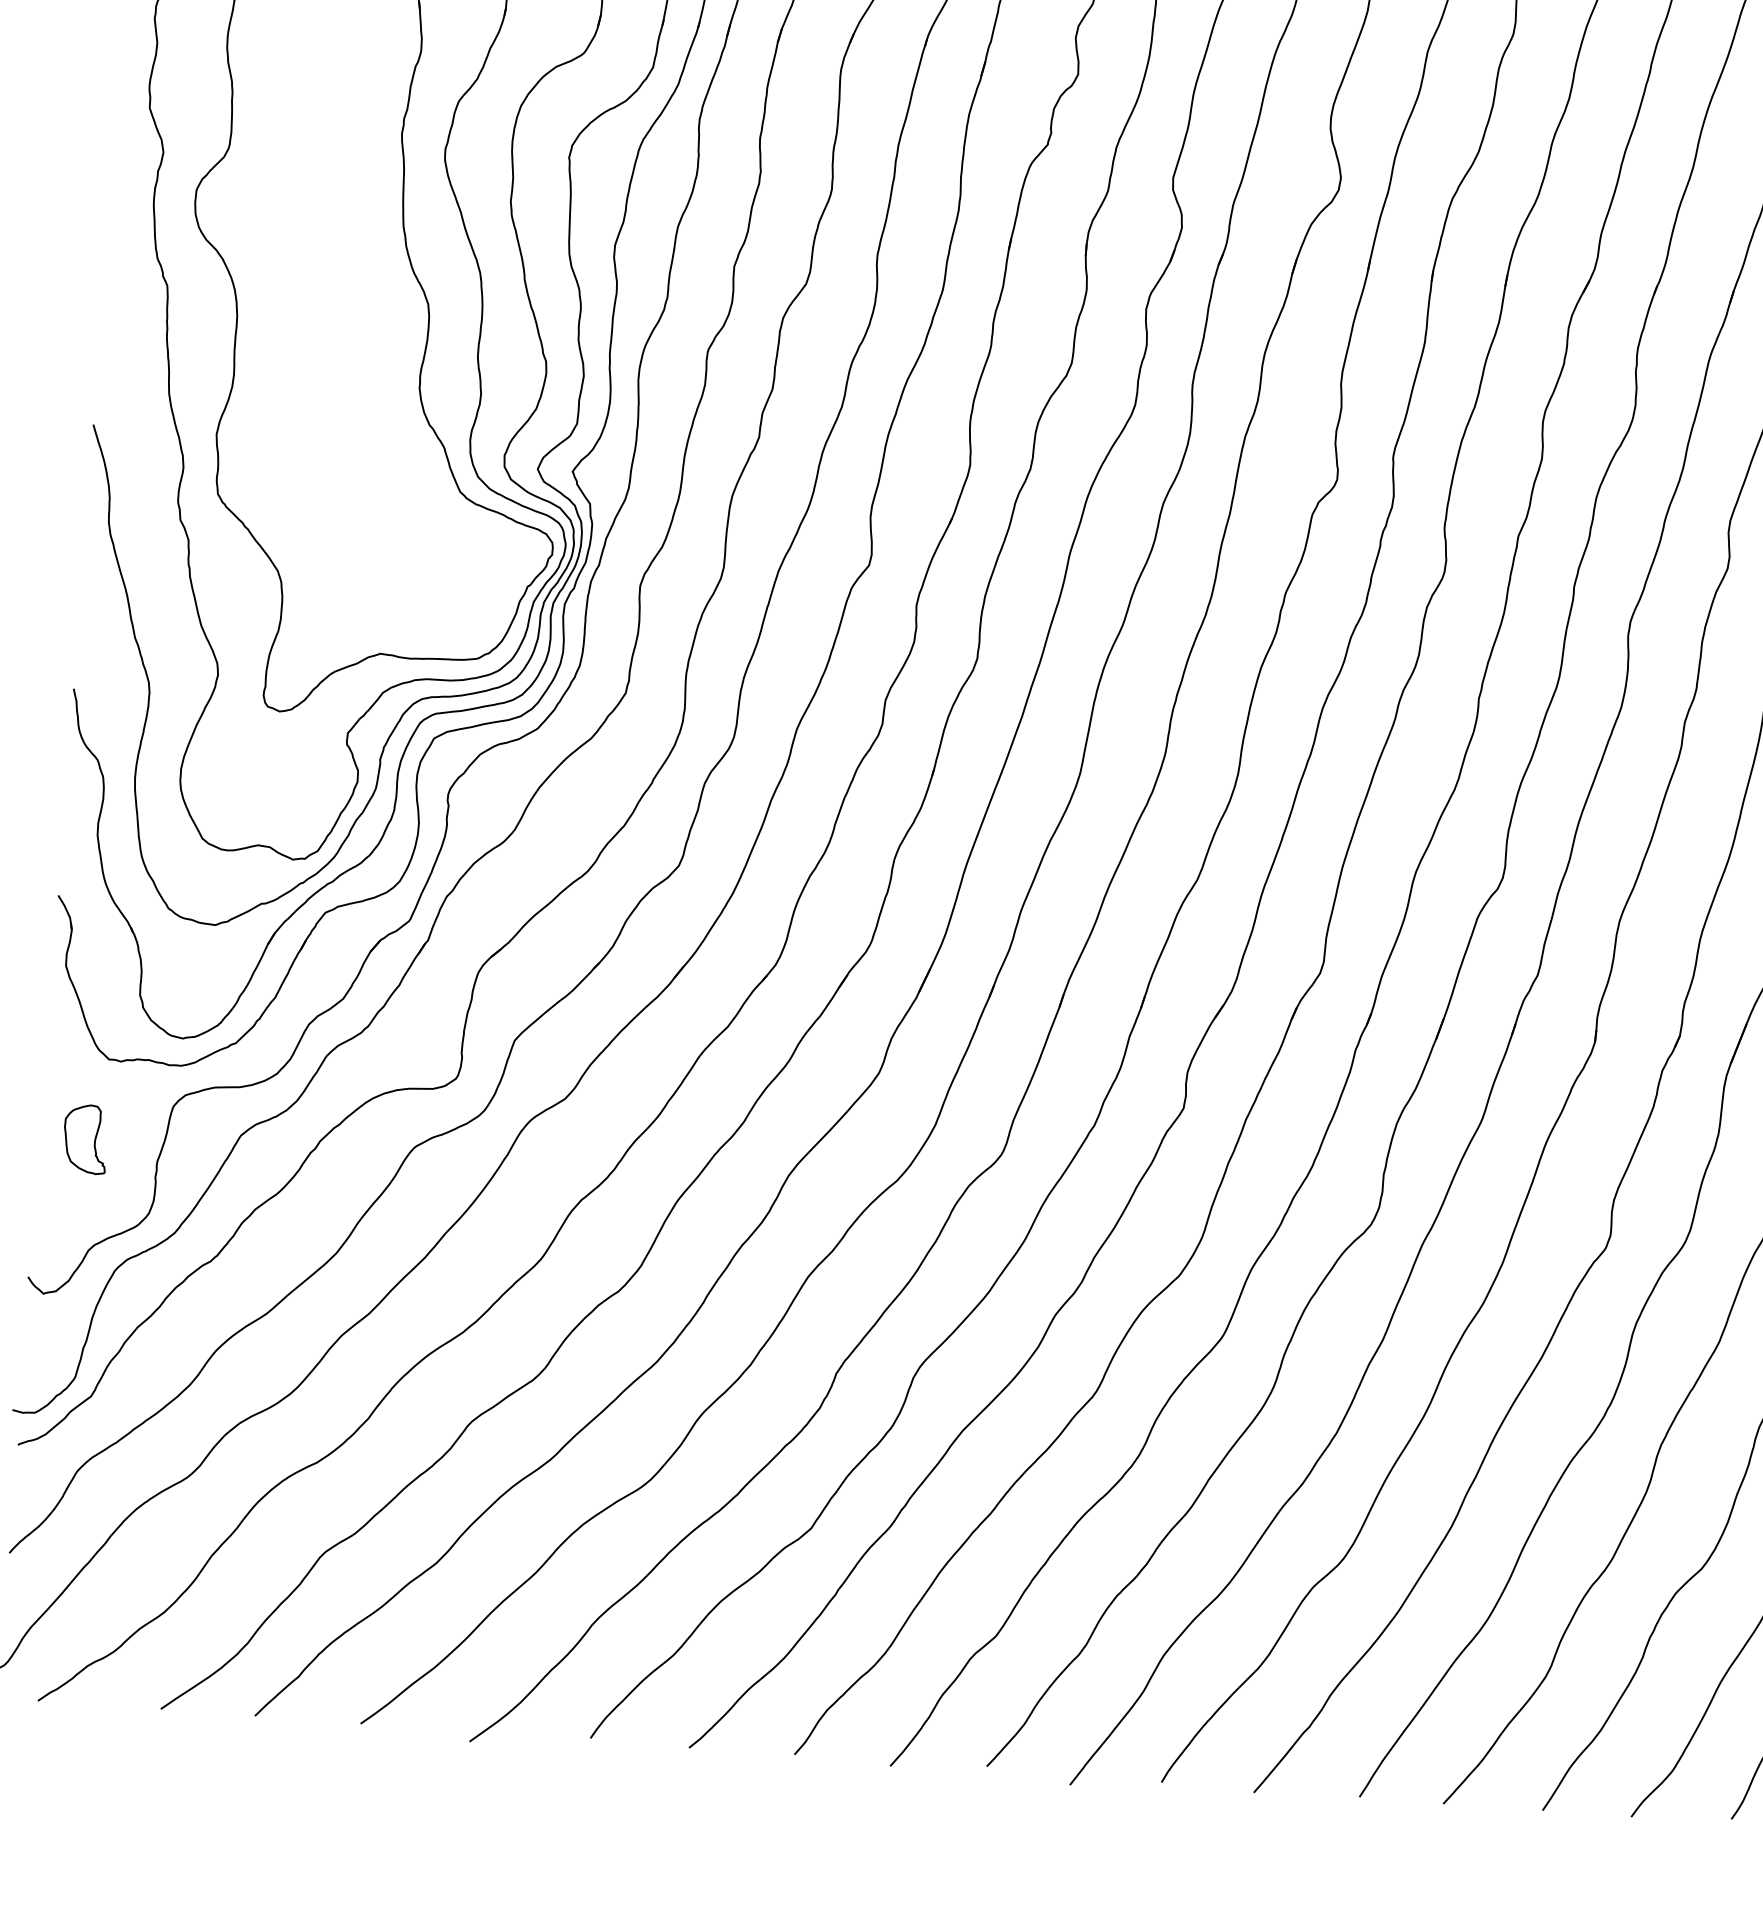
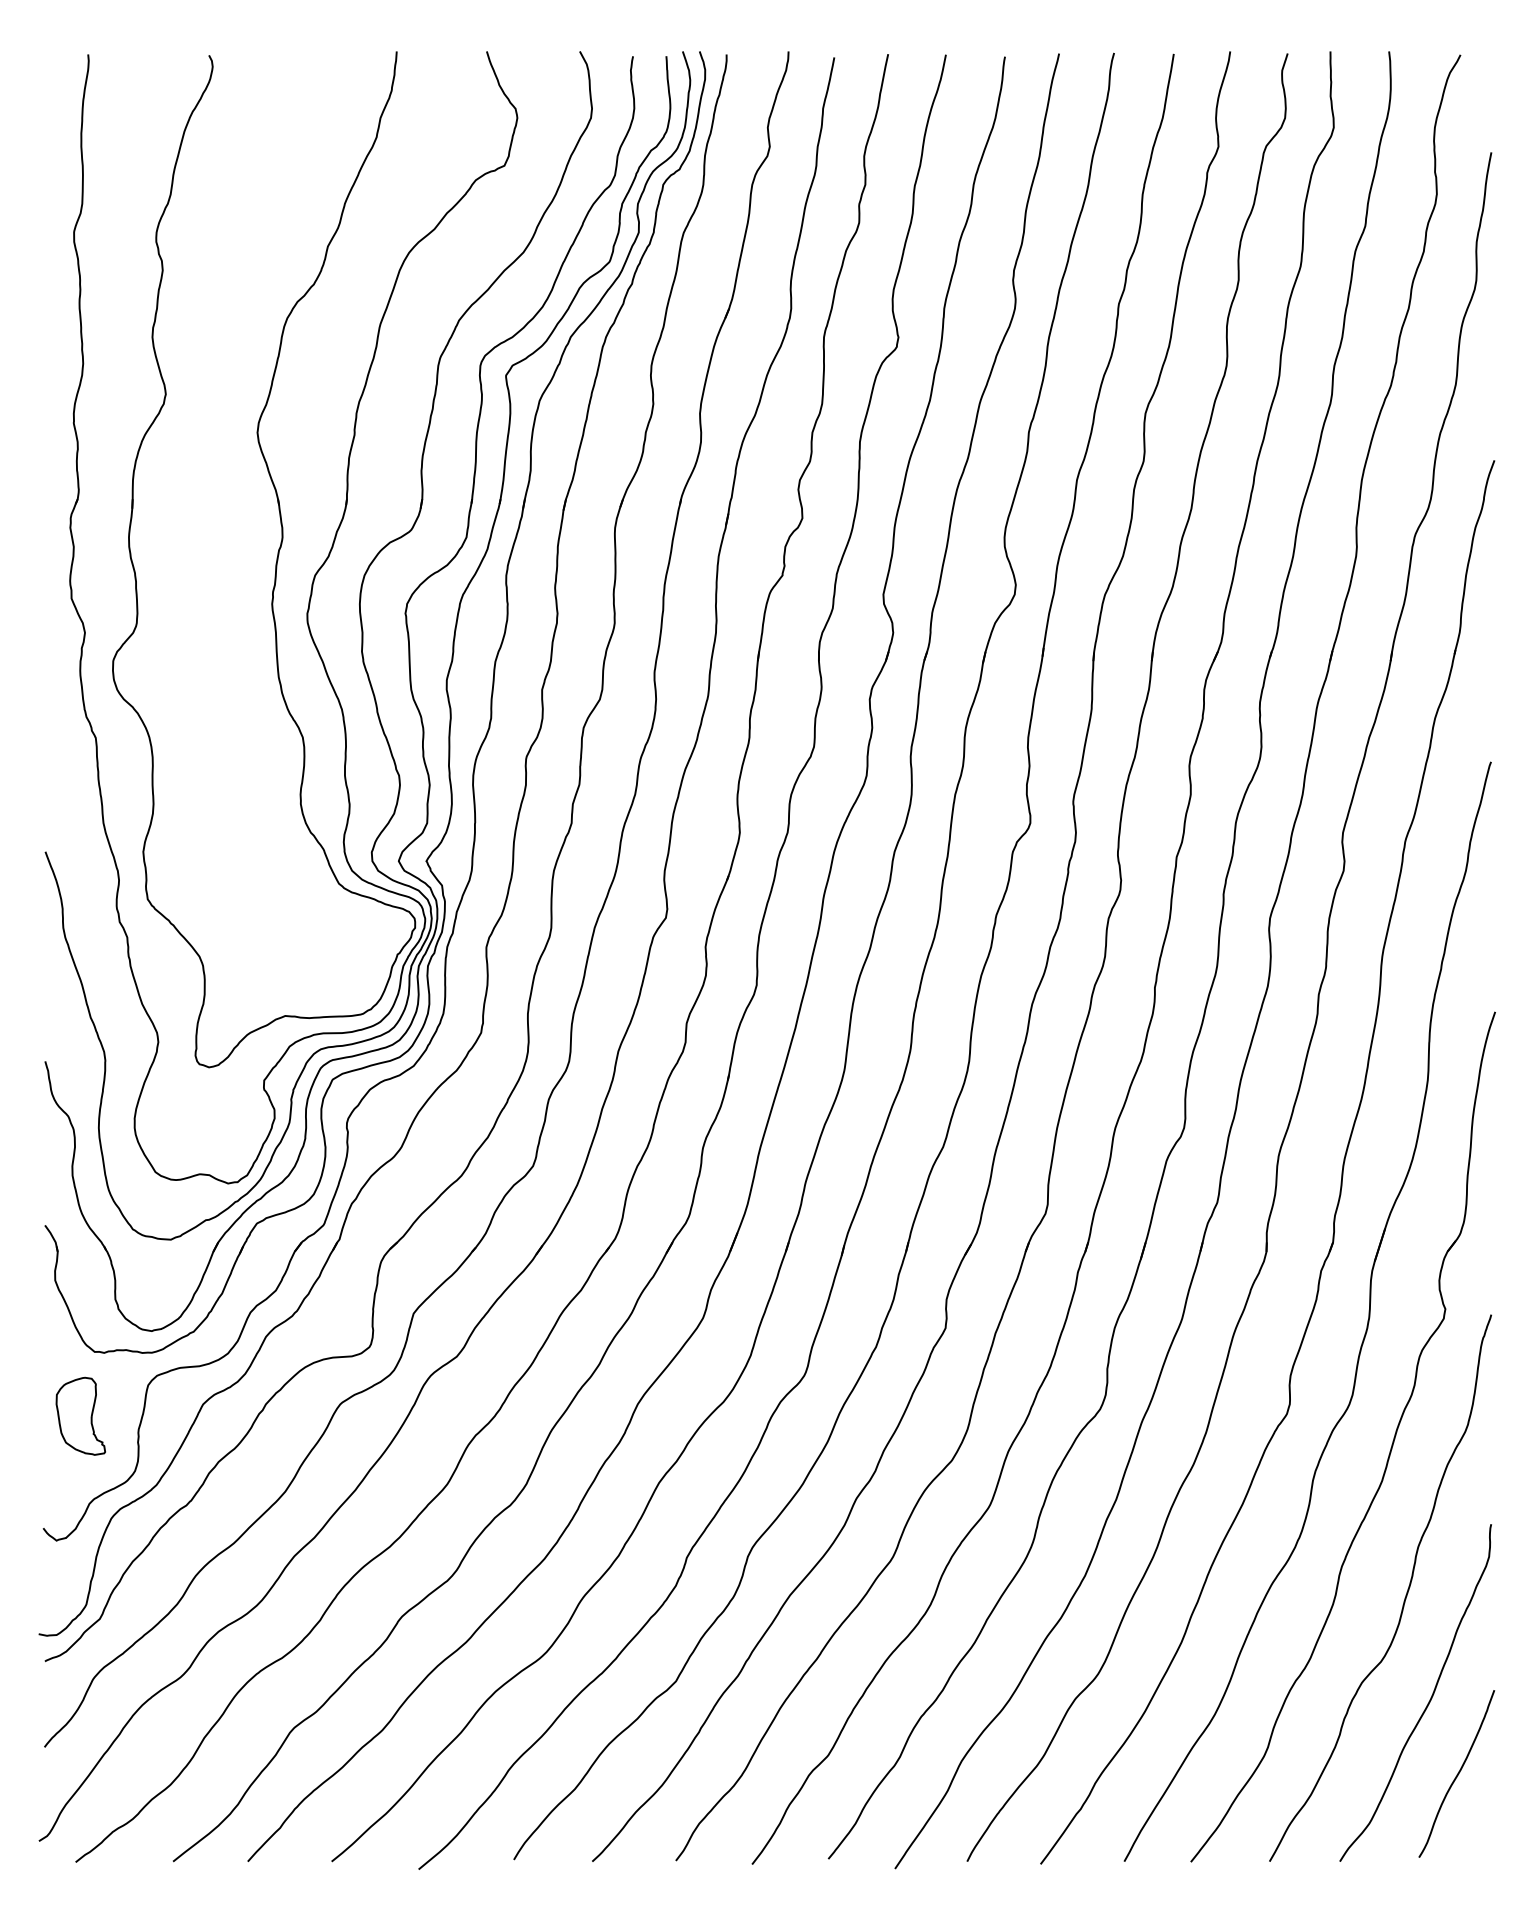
part: (85, 1138) -> (80, 1415), size x1.43

